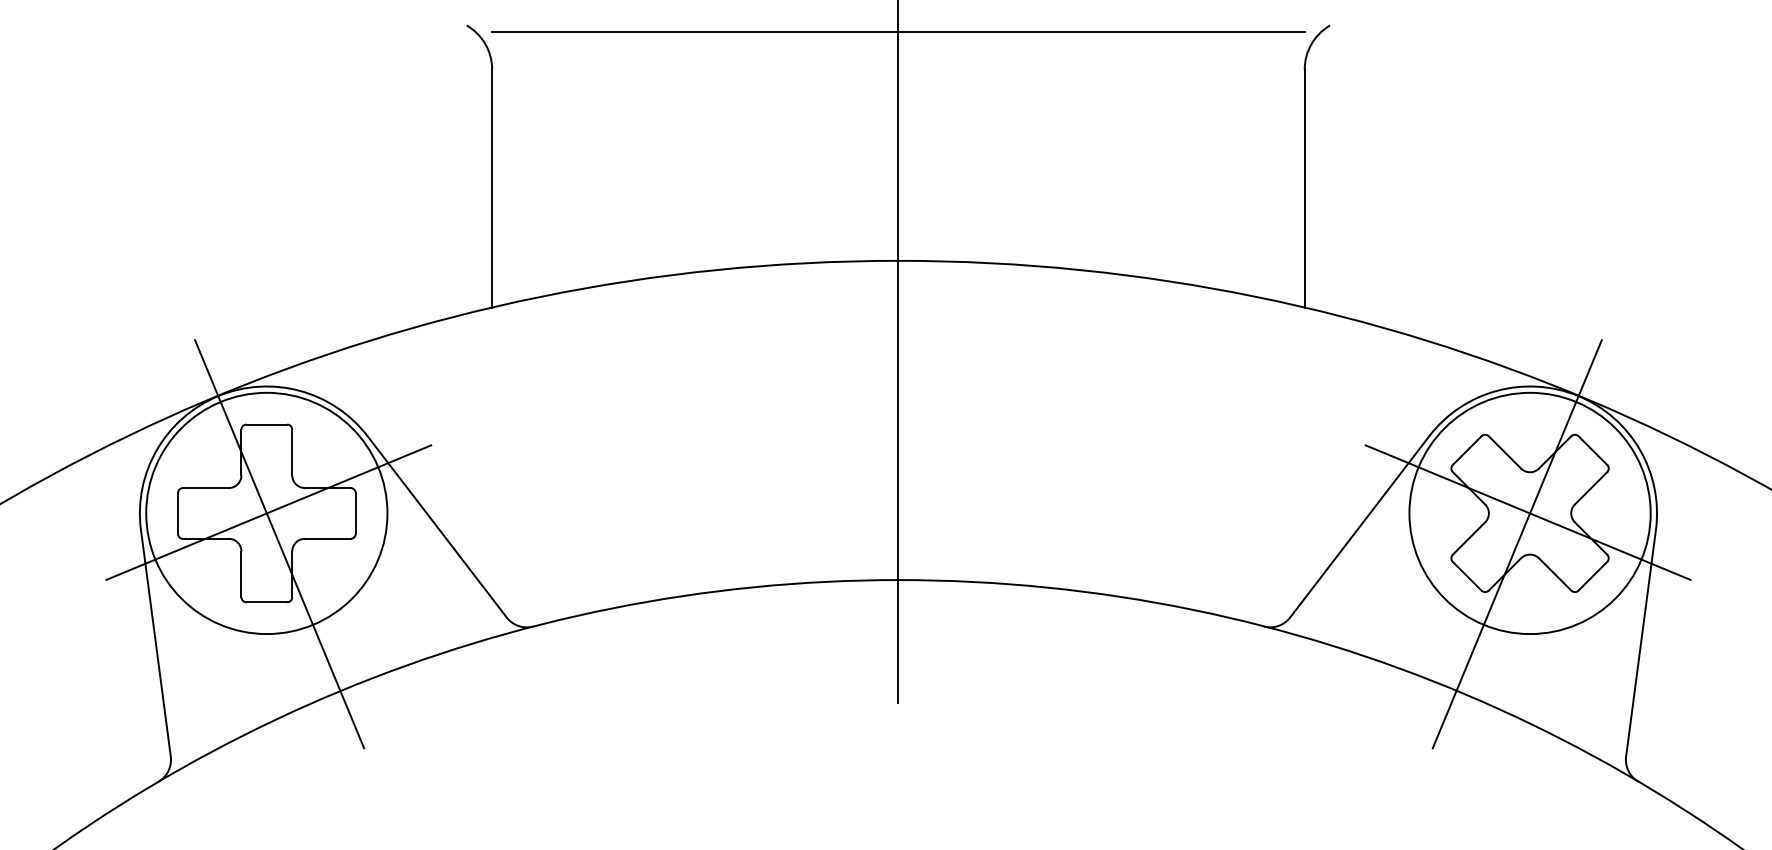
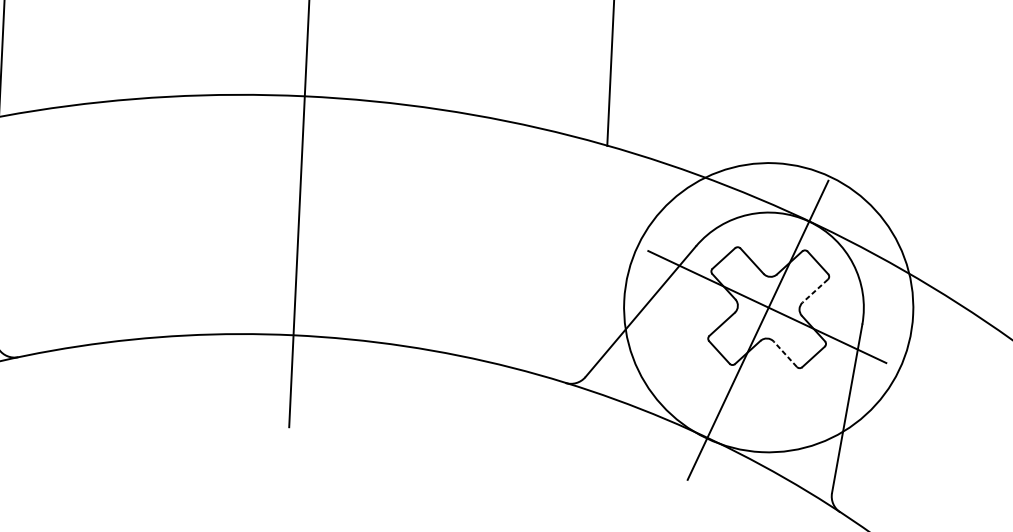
line: (1591, 488) -> (815, 291), solid -> dashed
circle: (1529, 513) -> (768, 307), size x1.6
line: (1555, 574) -> (785, 354), solid -> dashed

